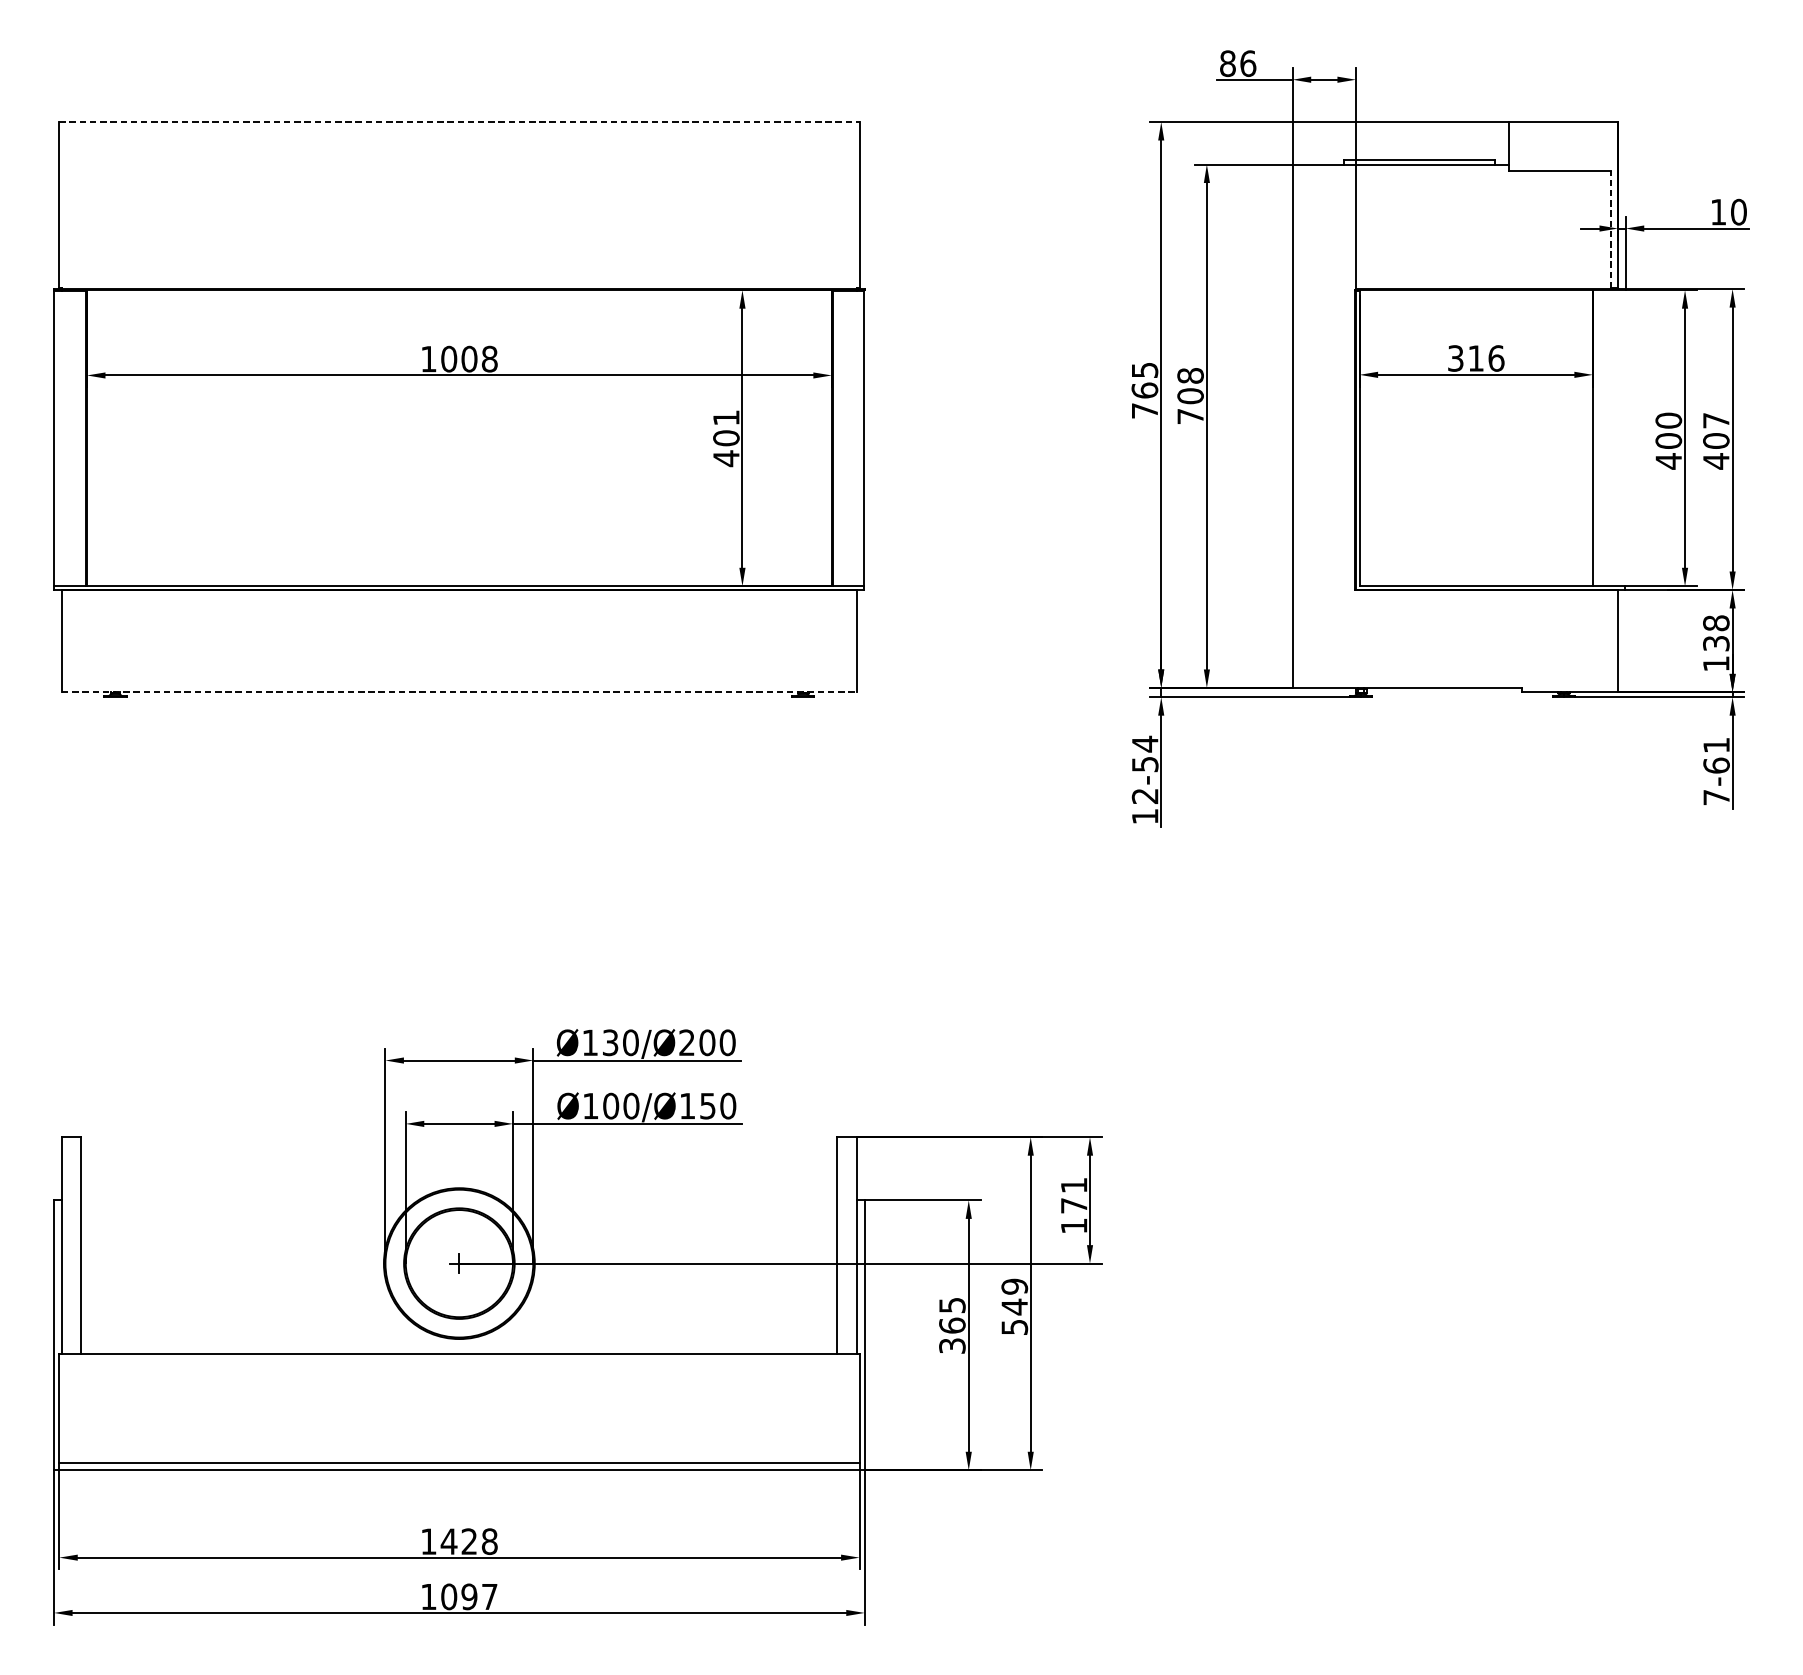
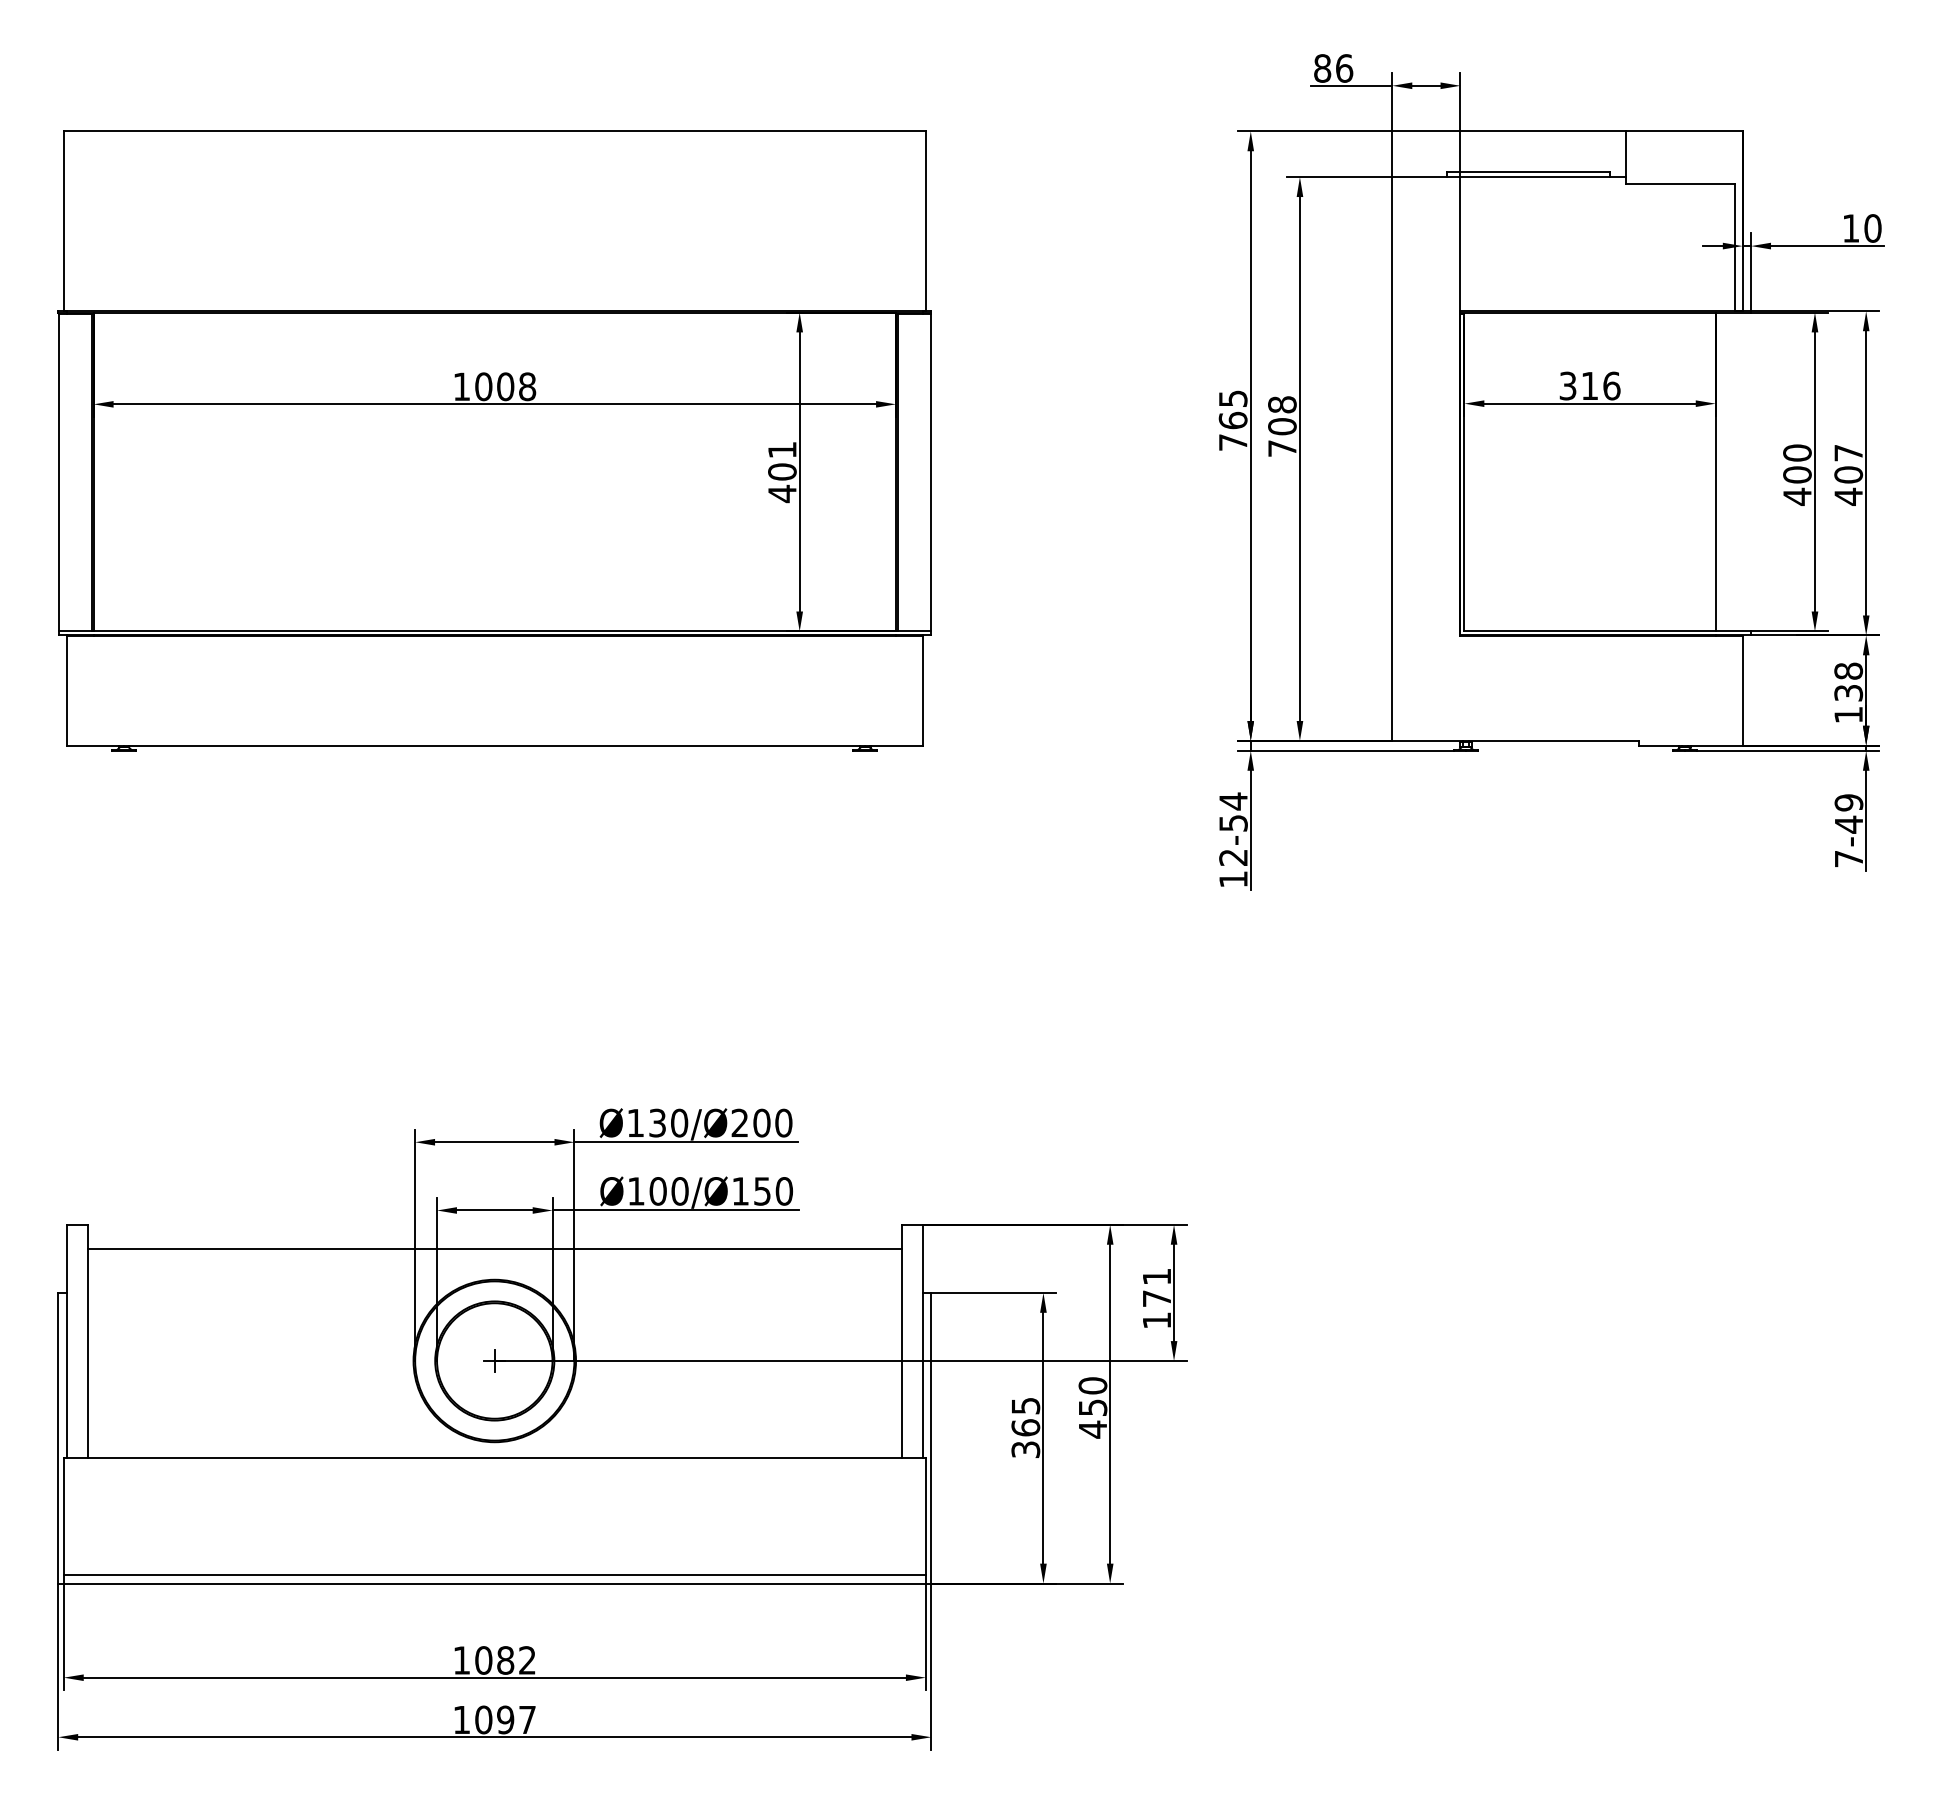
line: (459, 122) -> (494, 131), dashed -> solid
line: (1610, 228) -> (1734, 246), dashed -> solid
line: (460, 692) -> (495, 745), dashed -> solid
text: (1716, 755) -> (1848, 813), 7-61 -> 7-49
line: (459, 1159) -> (494, 1248), added
text: (1014, 1306) -> (1092, 1407), 549 -> 450
text: (469, 1541) -> (505, 1660), 1428 -> 1082

